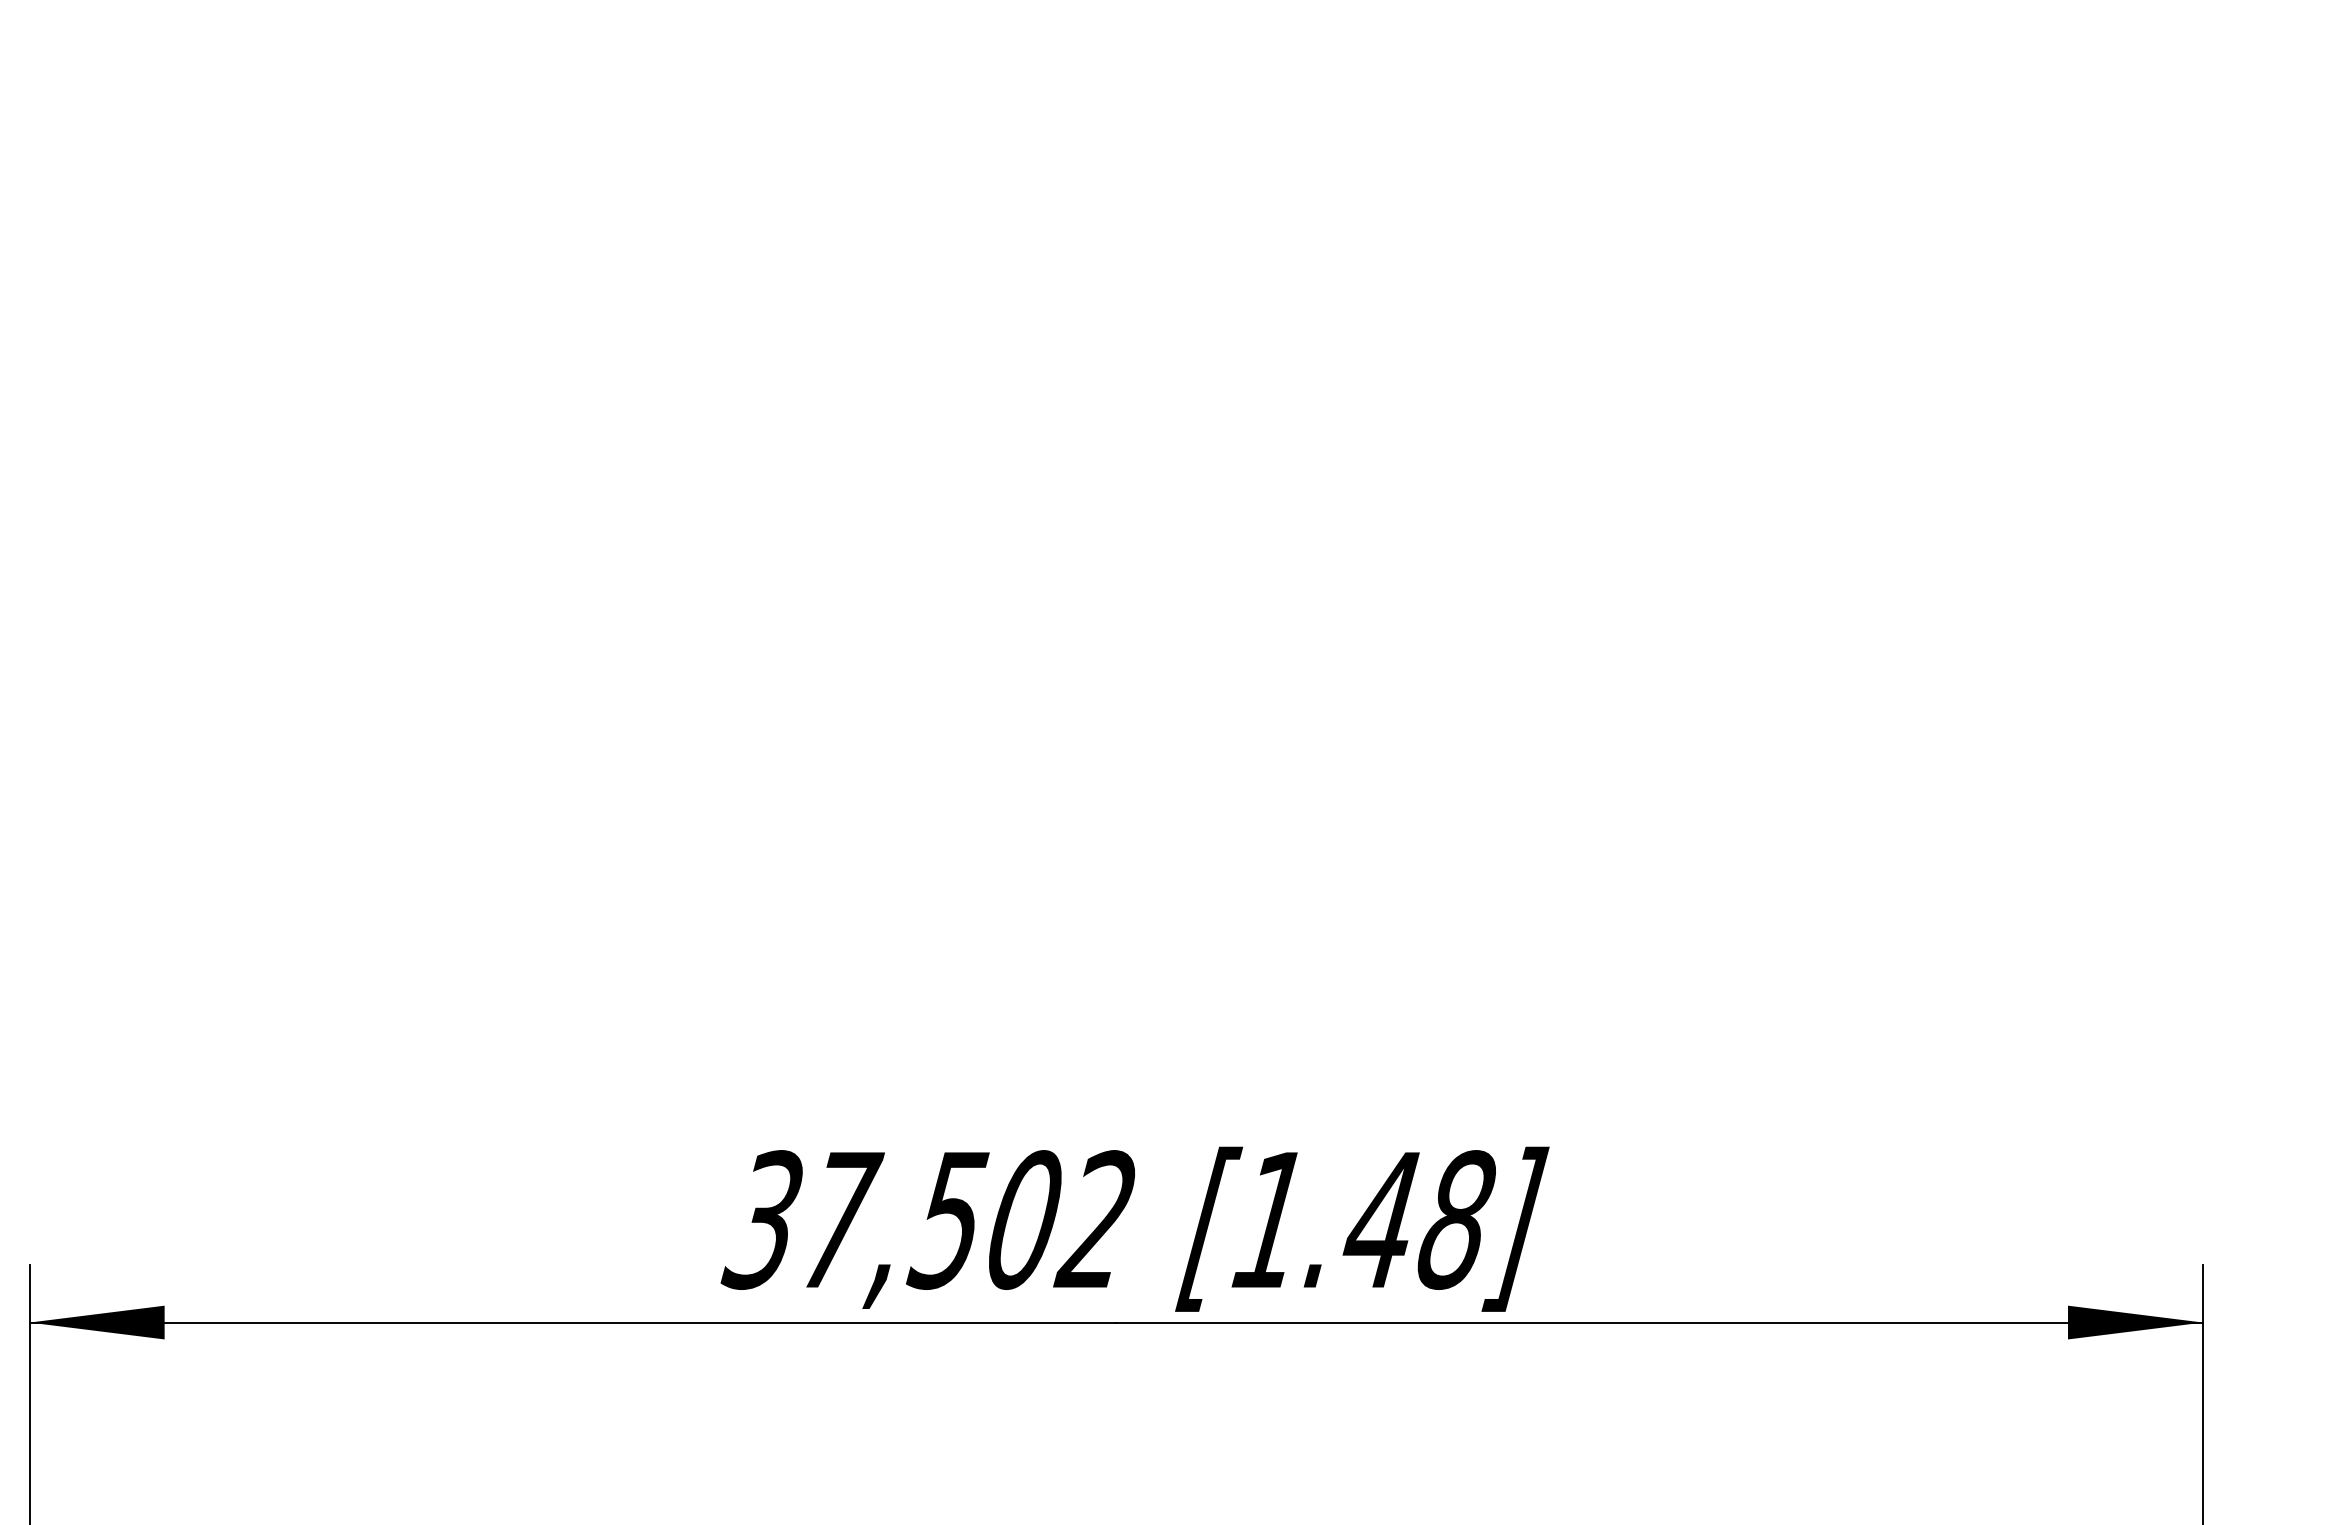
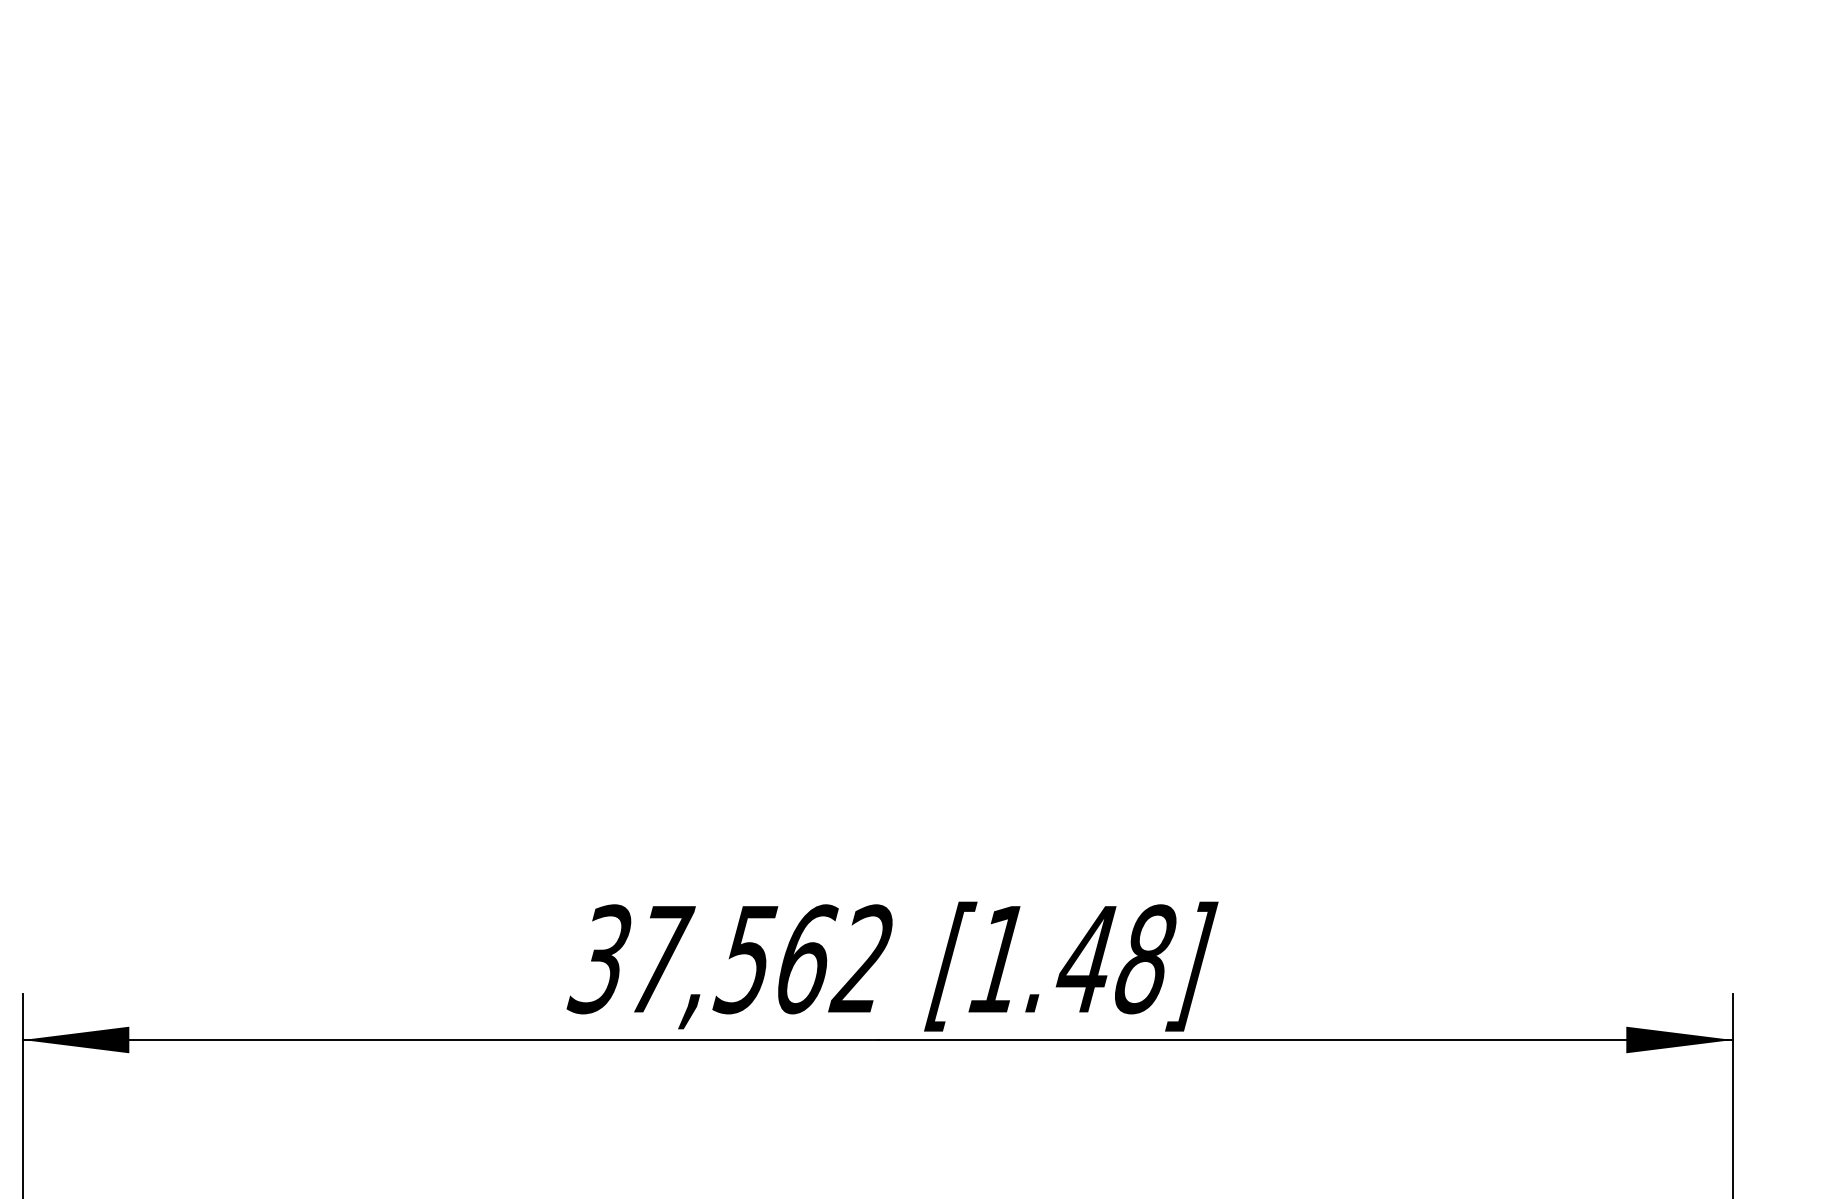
text: (1027, 1219) -> (807, 958), 37,502 -> 37,562

